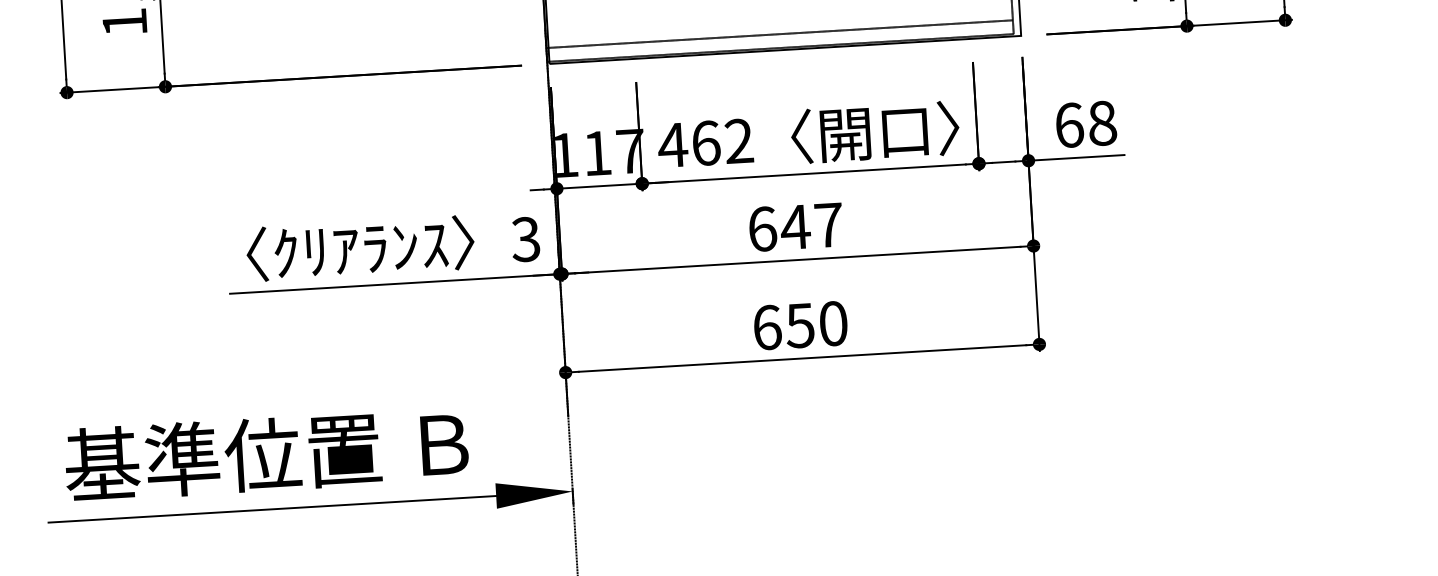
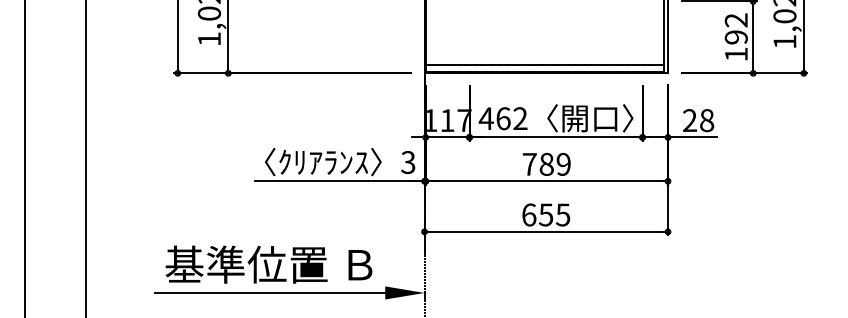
text: (1070, 125) -> (690, 120), 68 -> 28
text: (795, 225) -> (546, 163), 647 -> 789
text: (832, 322) -> (562, 214), 650 -> 655

